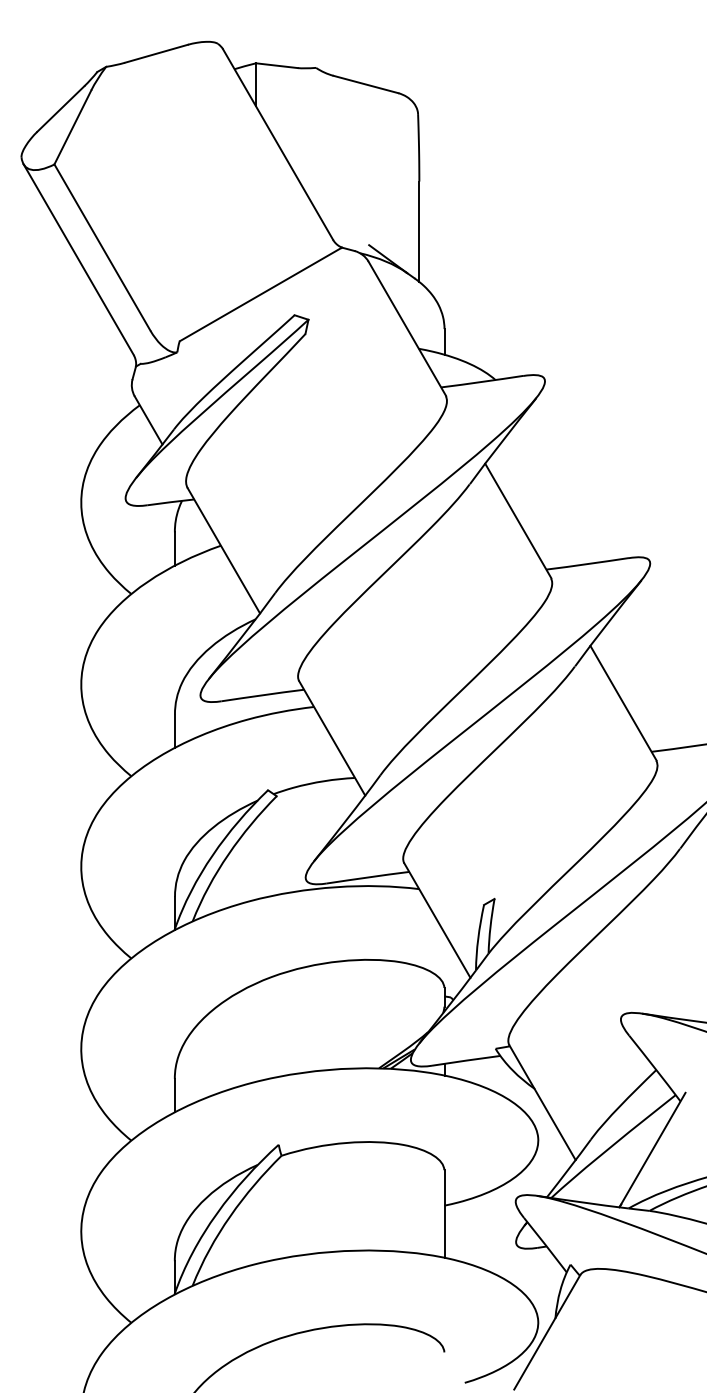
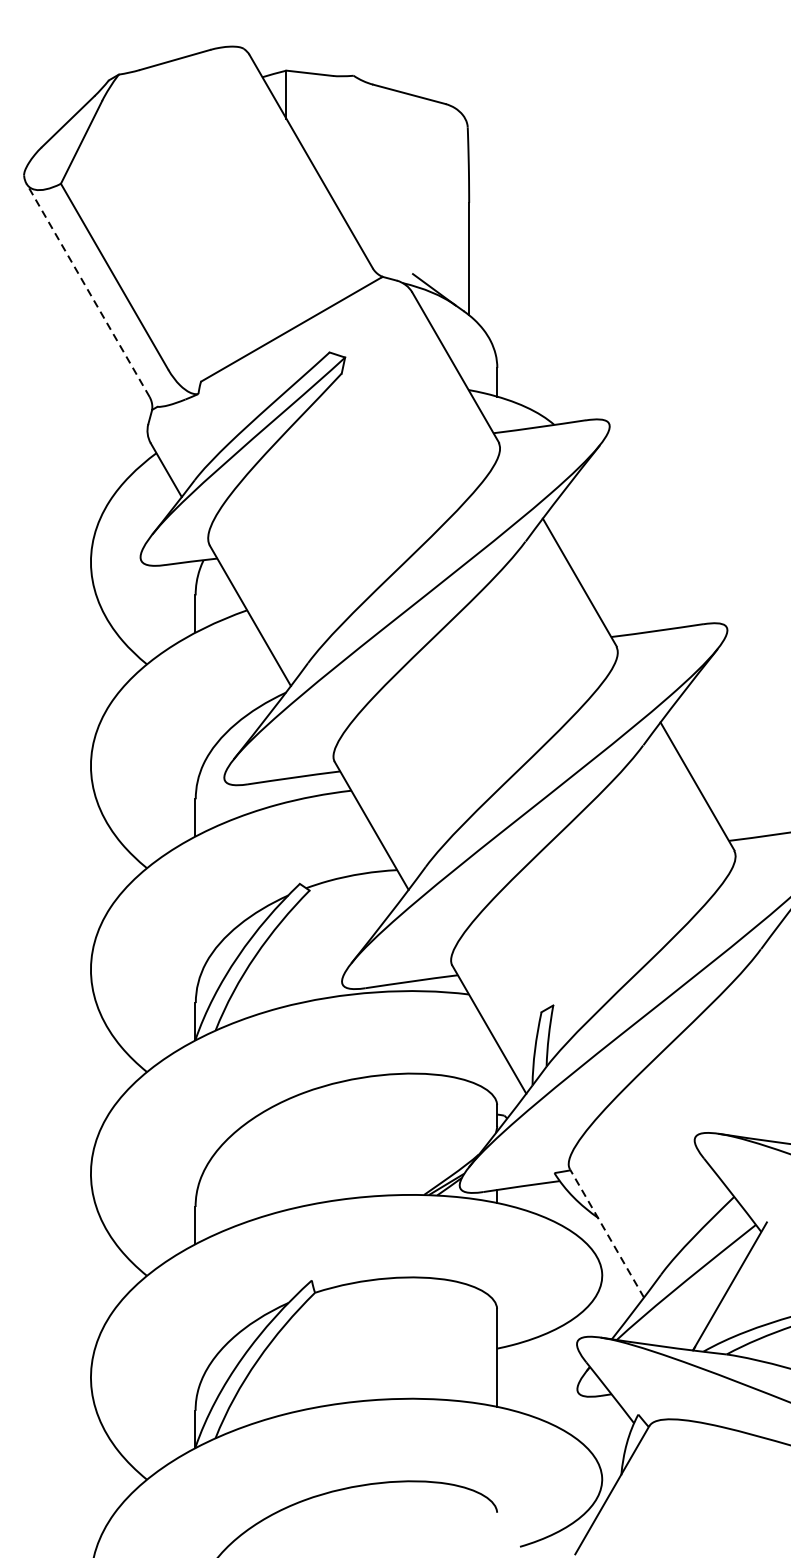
line: (78, 259) -> (87, 290), solid -> dashed
line: (542, 1102) -> (606, 1233), solid -> dashed

